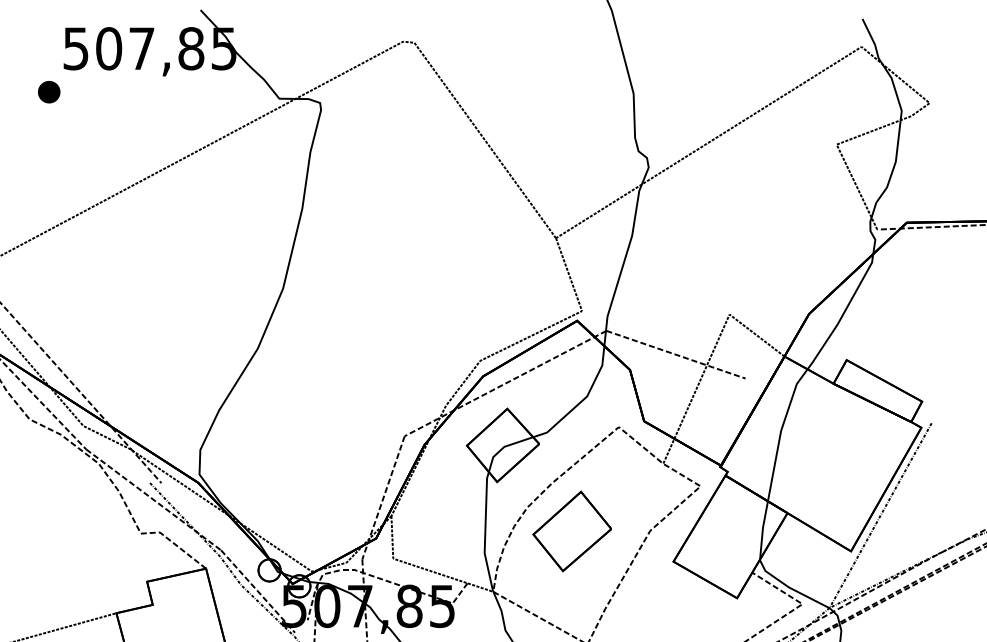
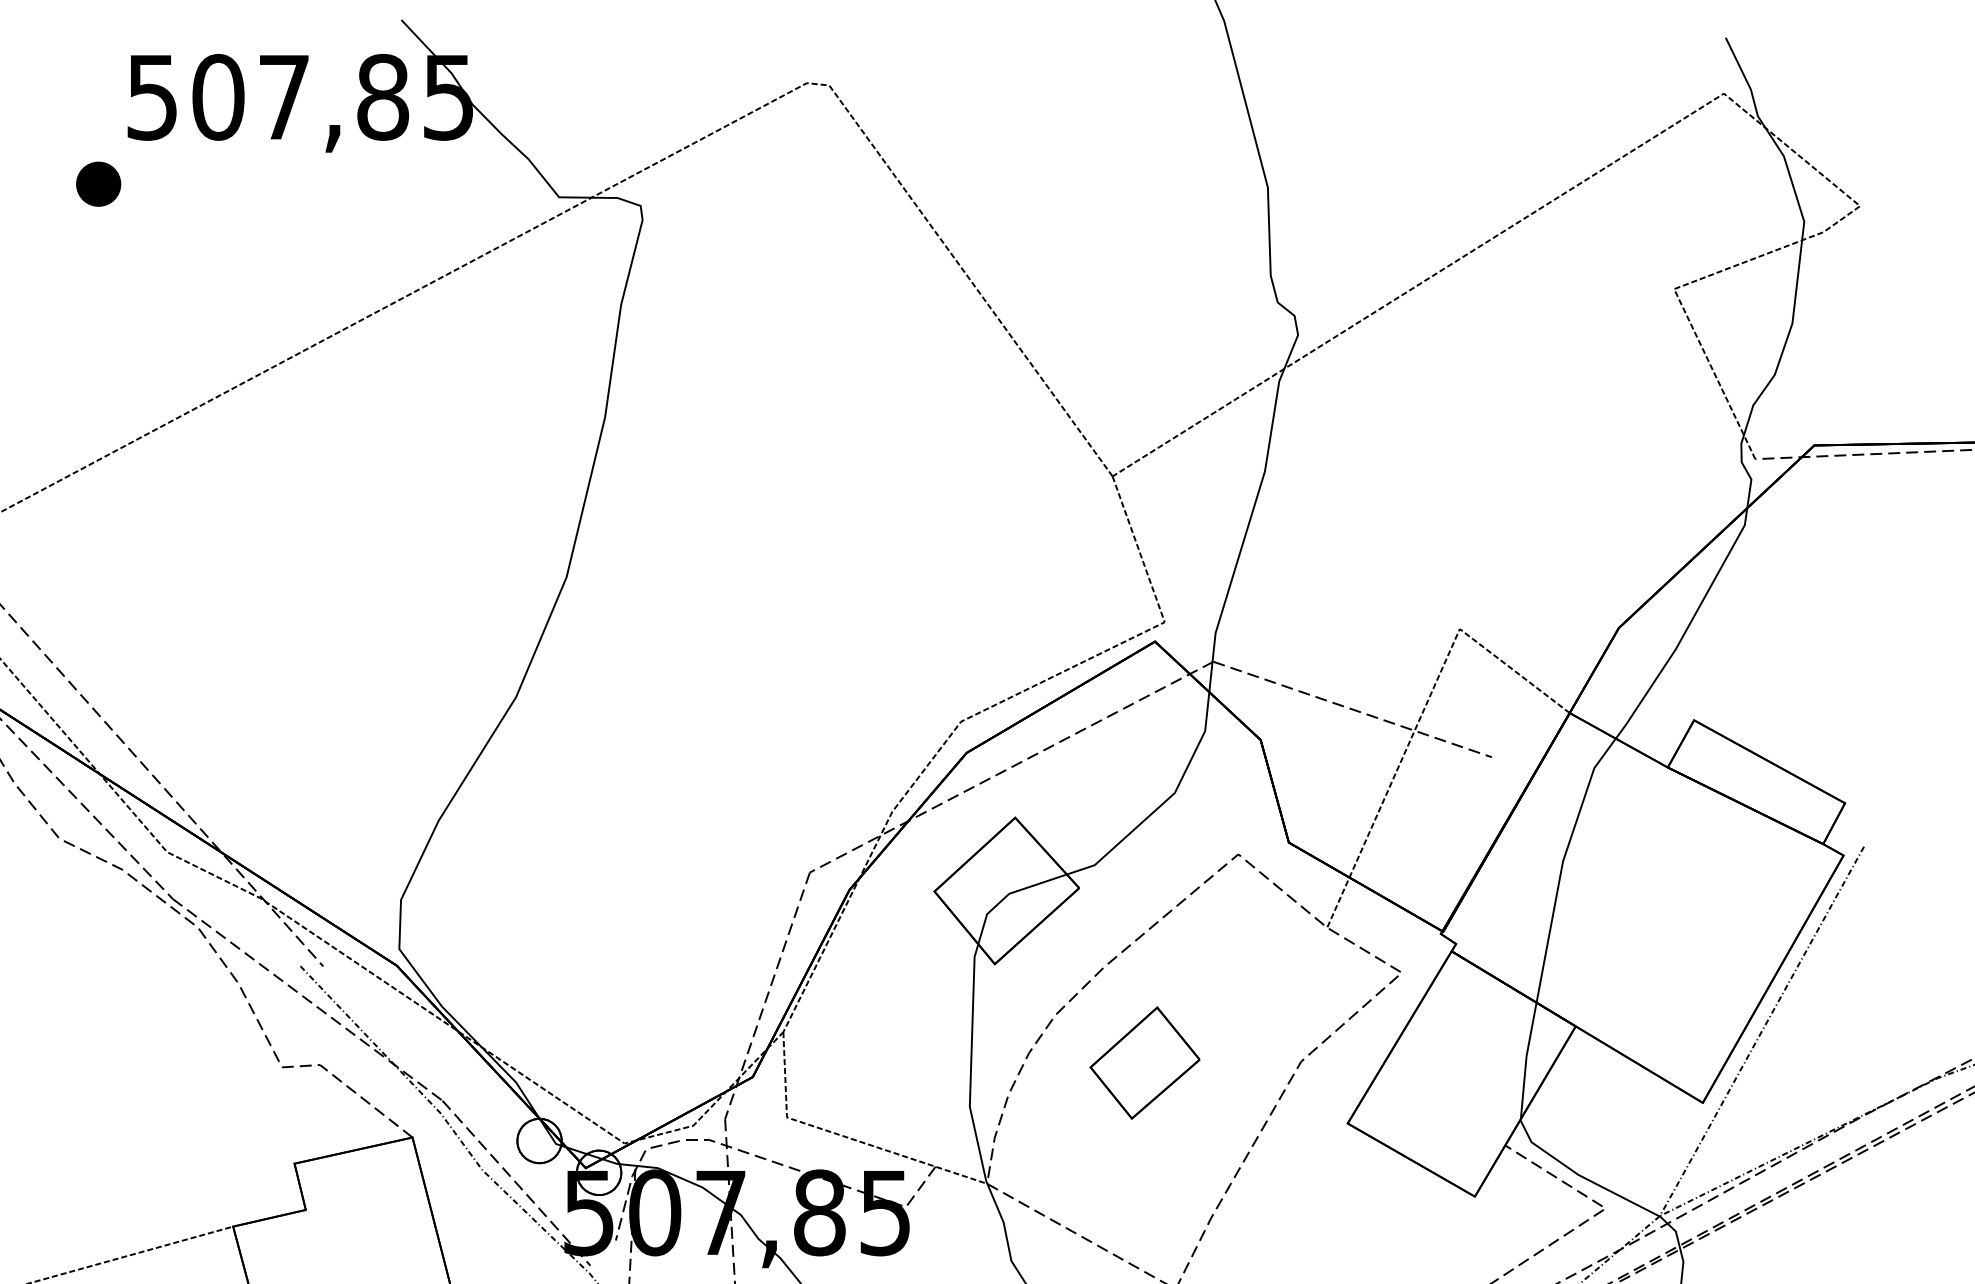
part: (571, 531) -> (1143, 1063), size x0.7

